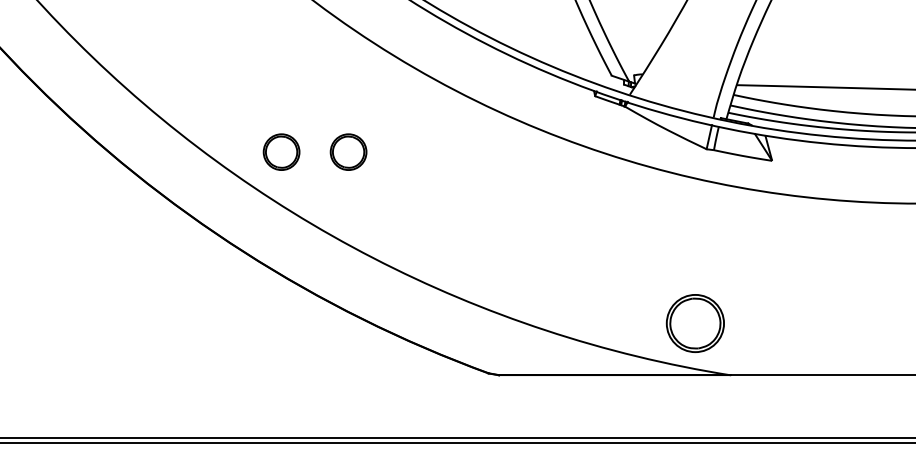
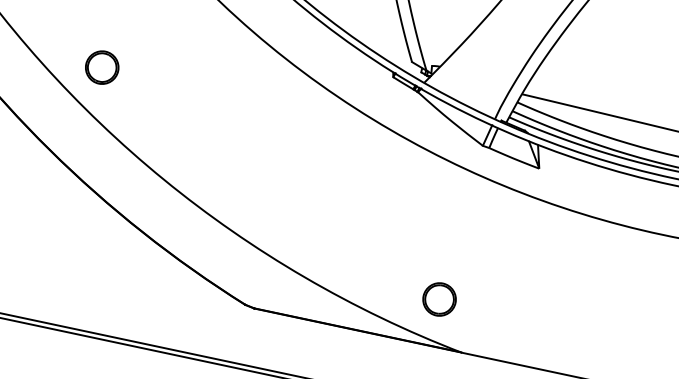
part: (348, 151) -> (162, 79), removed
part: (694, 323) -> (438, 299), size x0.62

